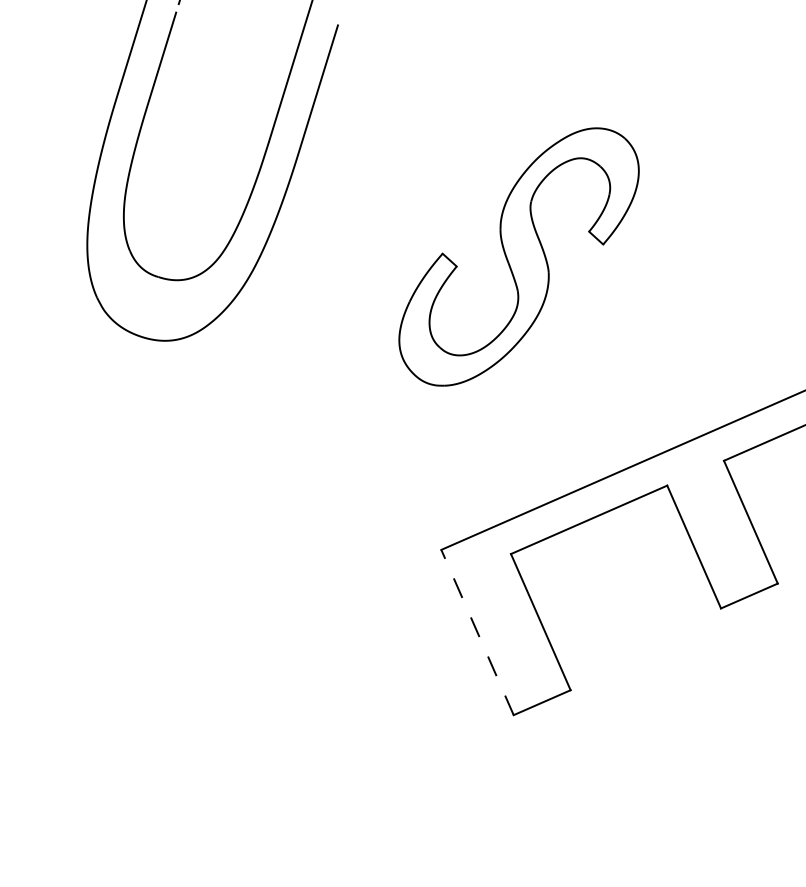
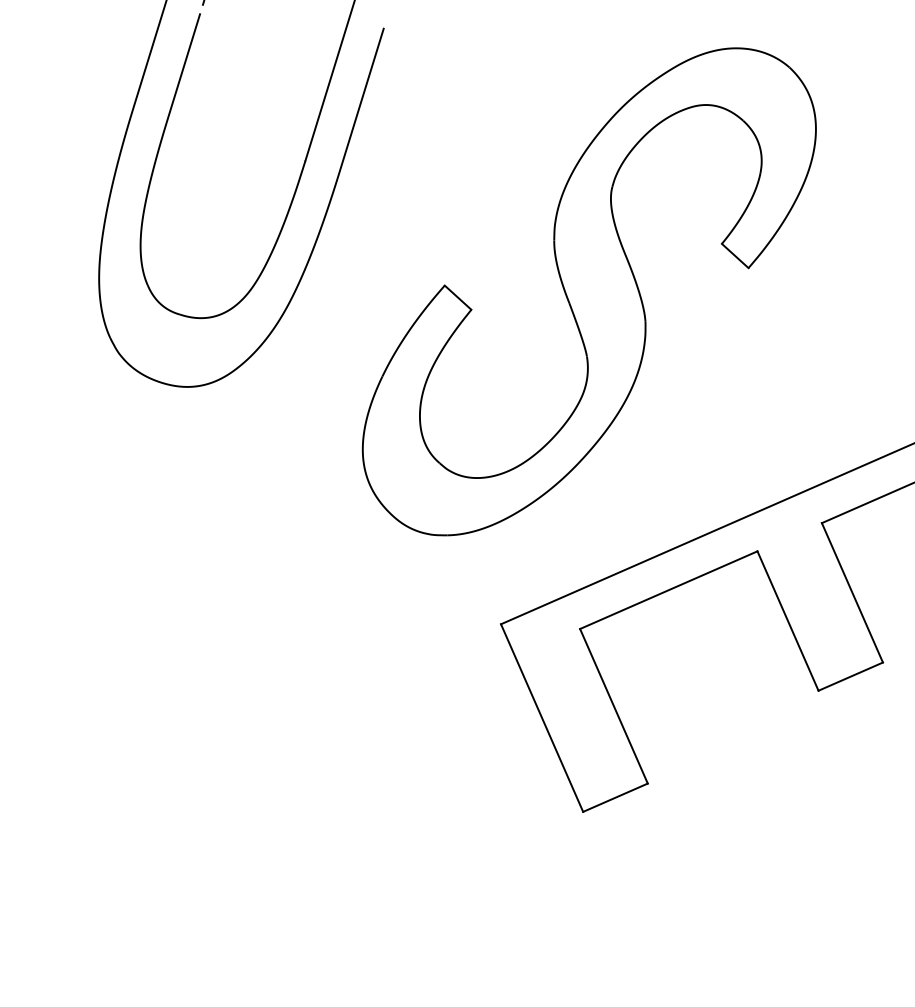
part: (518, 256) -> (588, 291), size x1.67
line: (477, 632) -> (542, 718), dashed -> solid

